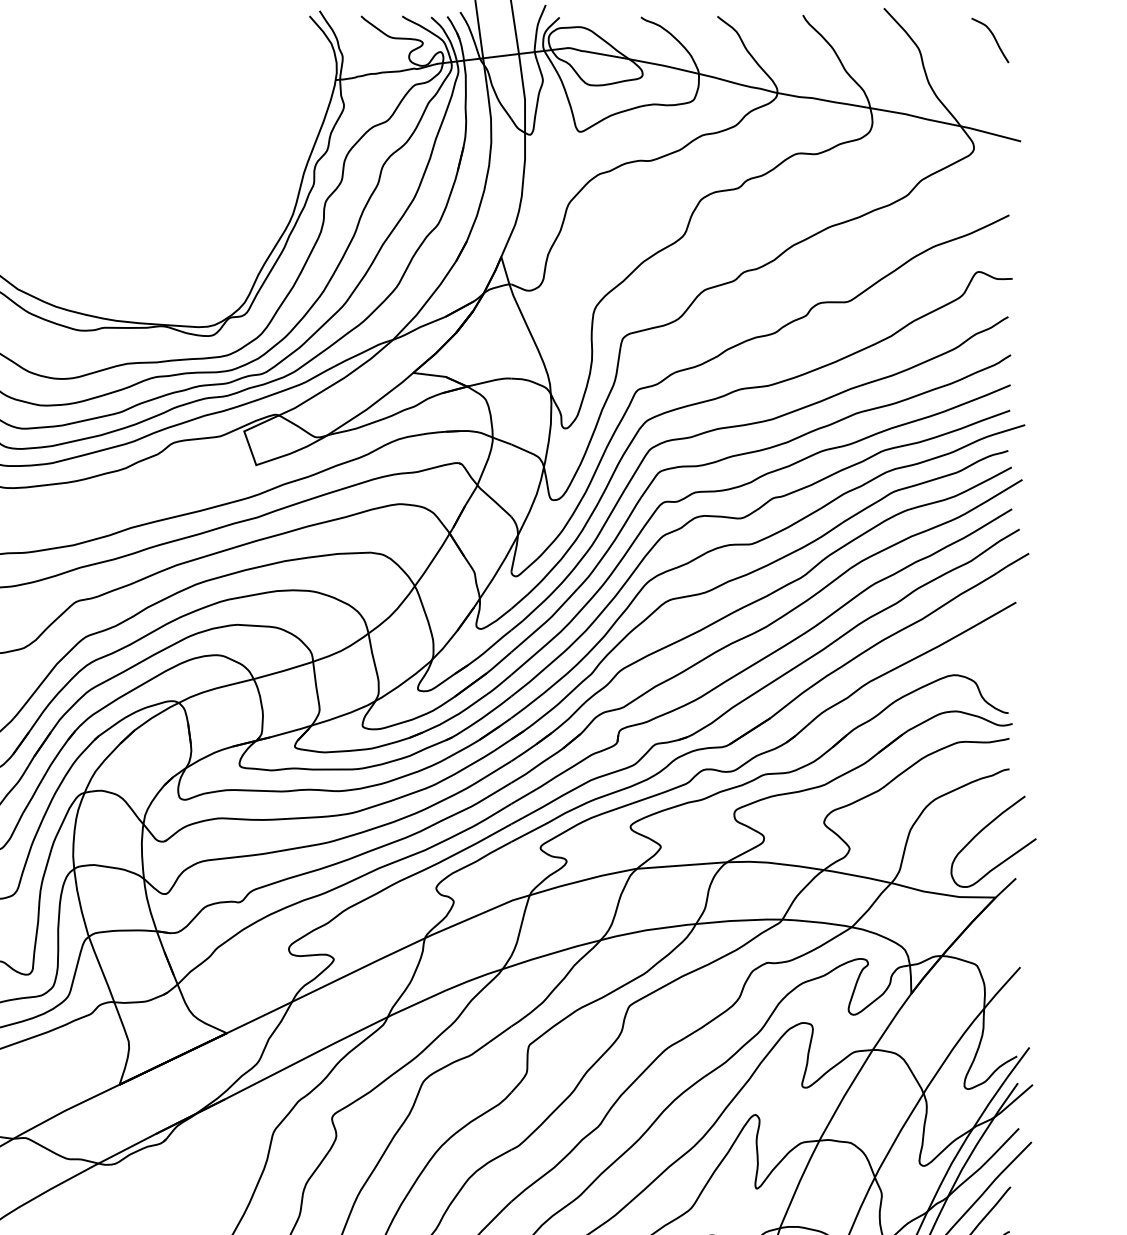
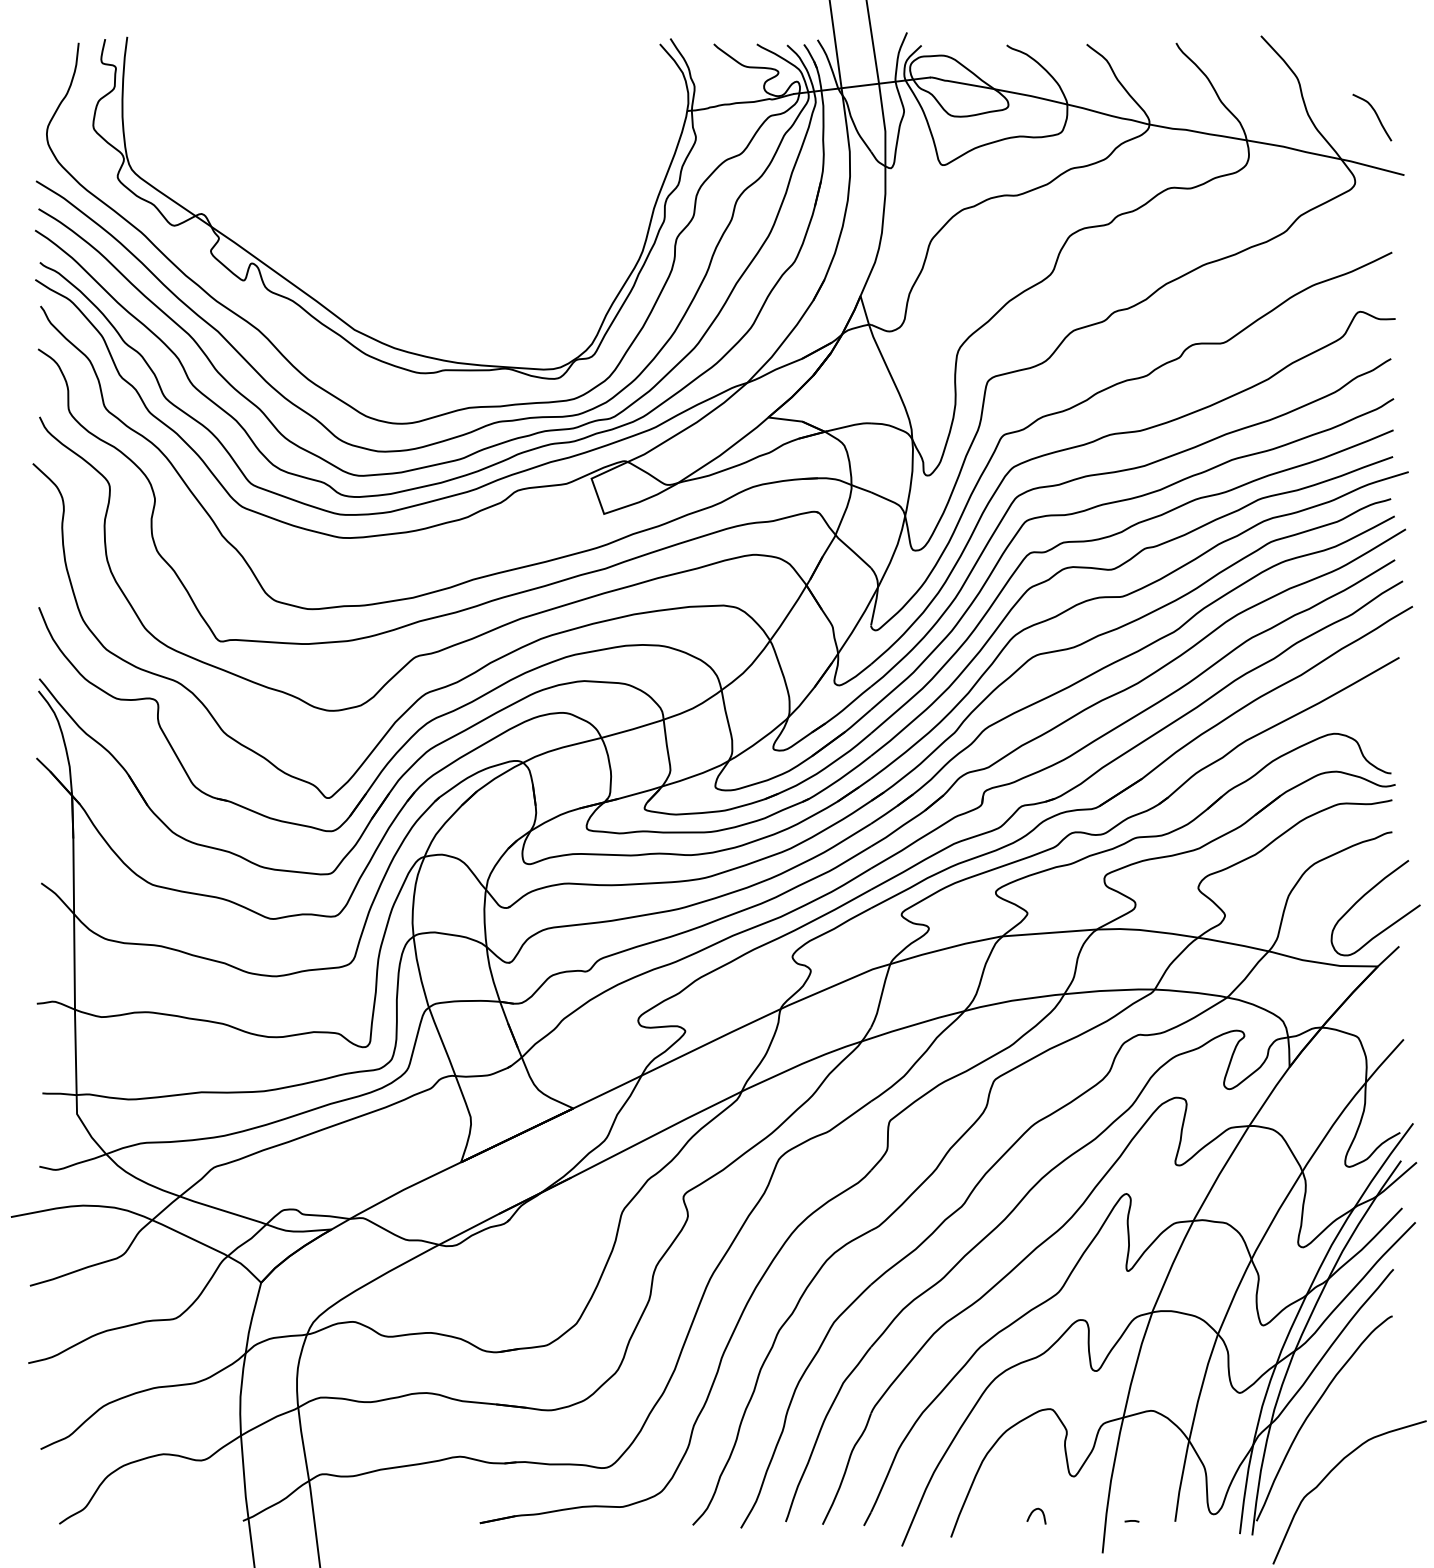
curve: (994, 39) -> (1376, 116), moved

